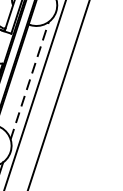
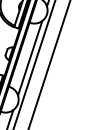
line: (30, 79) -> (30, 57), dashed -> solid

